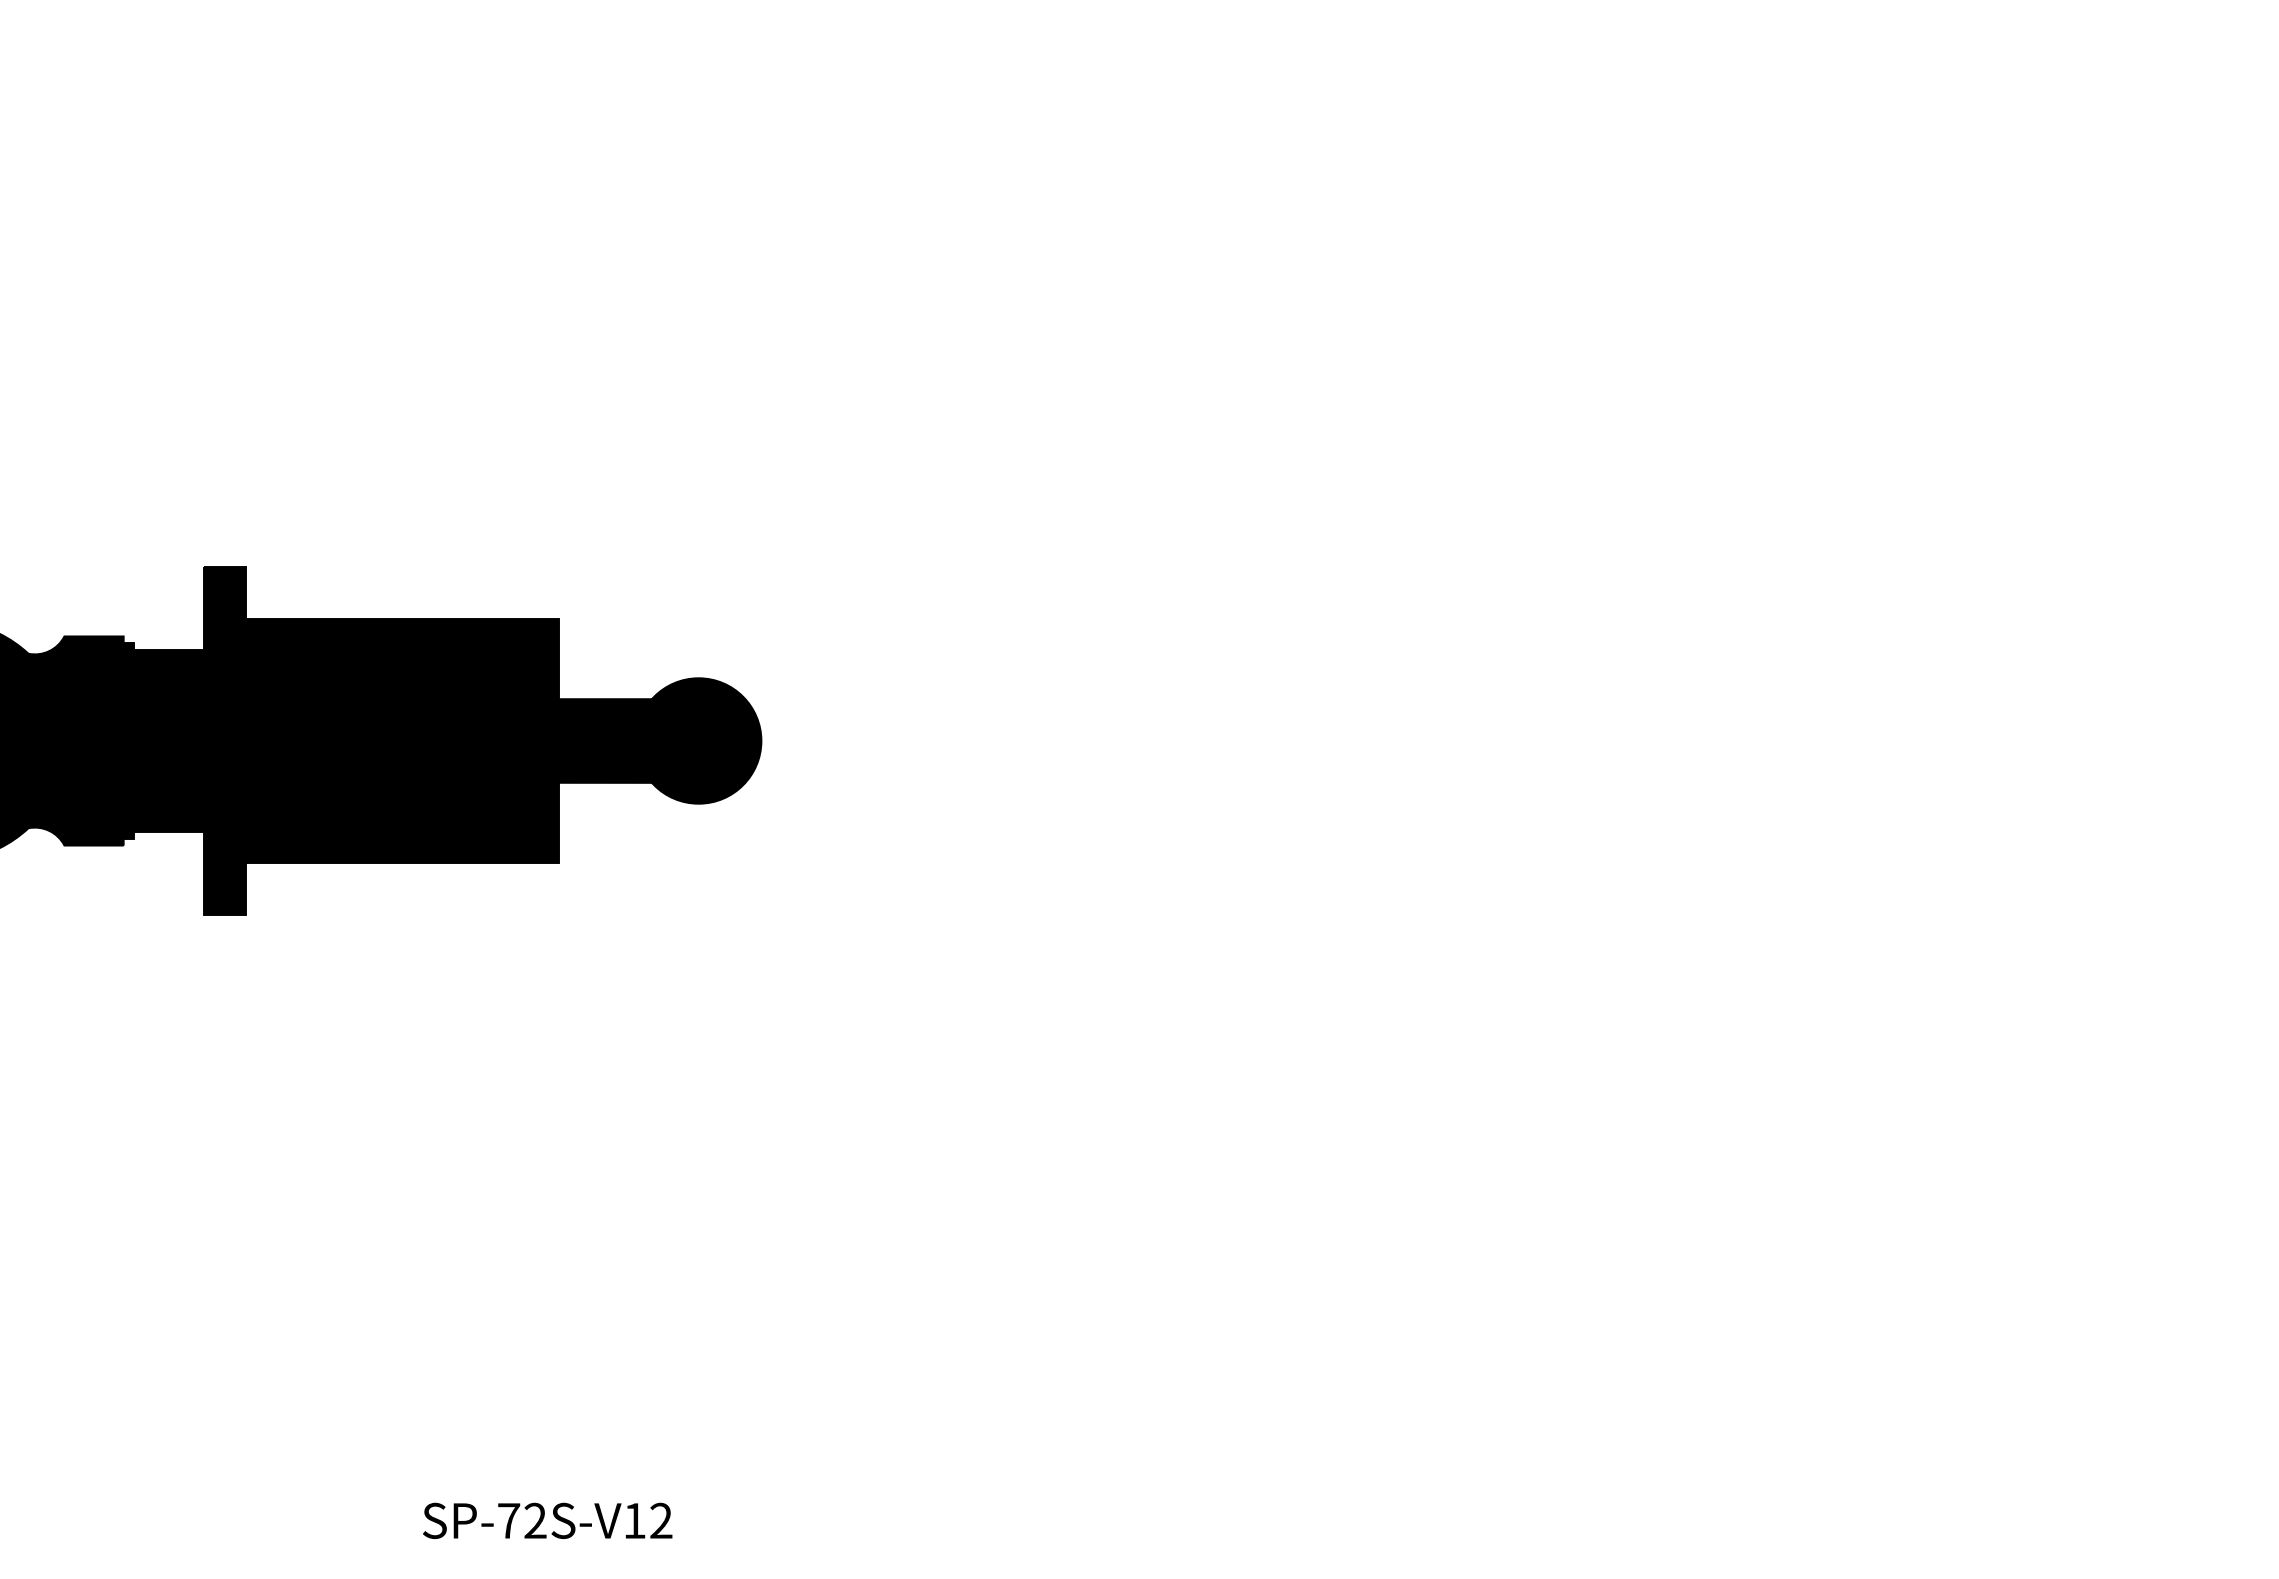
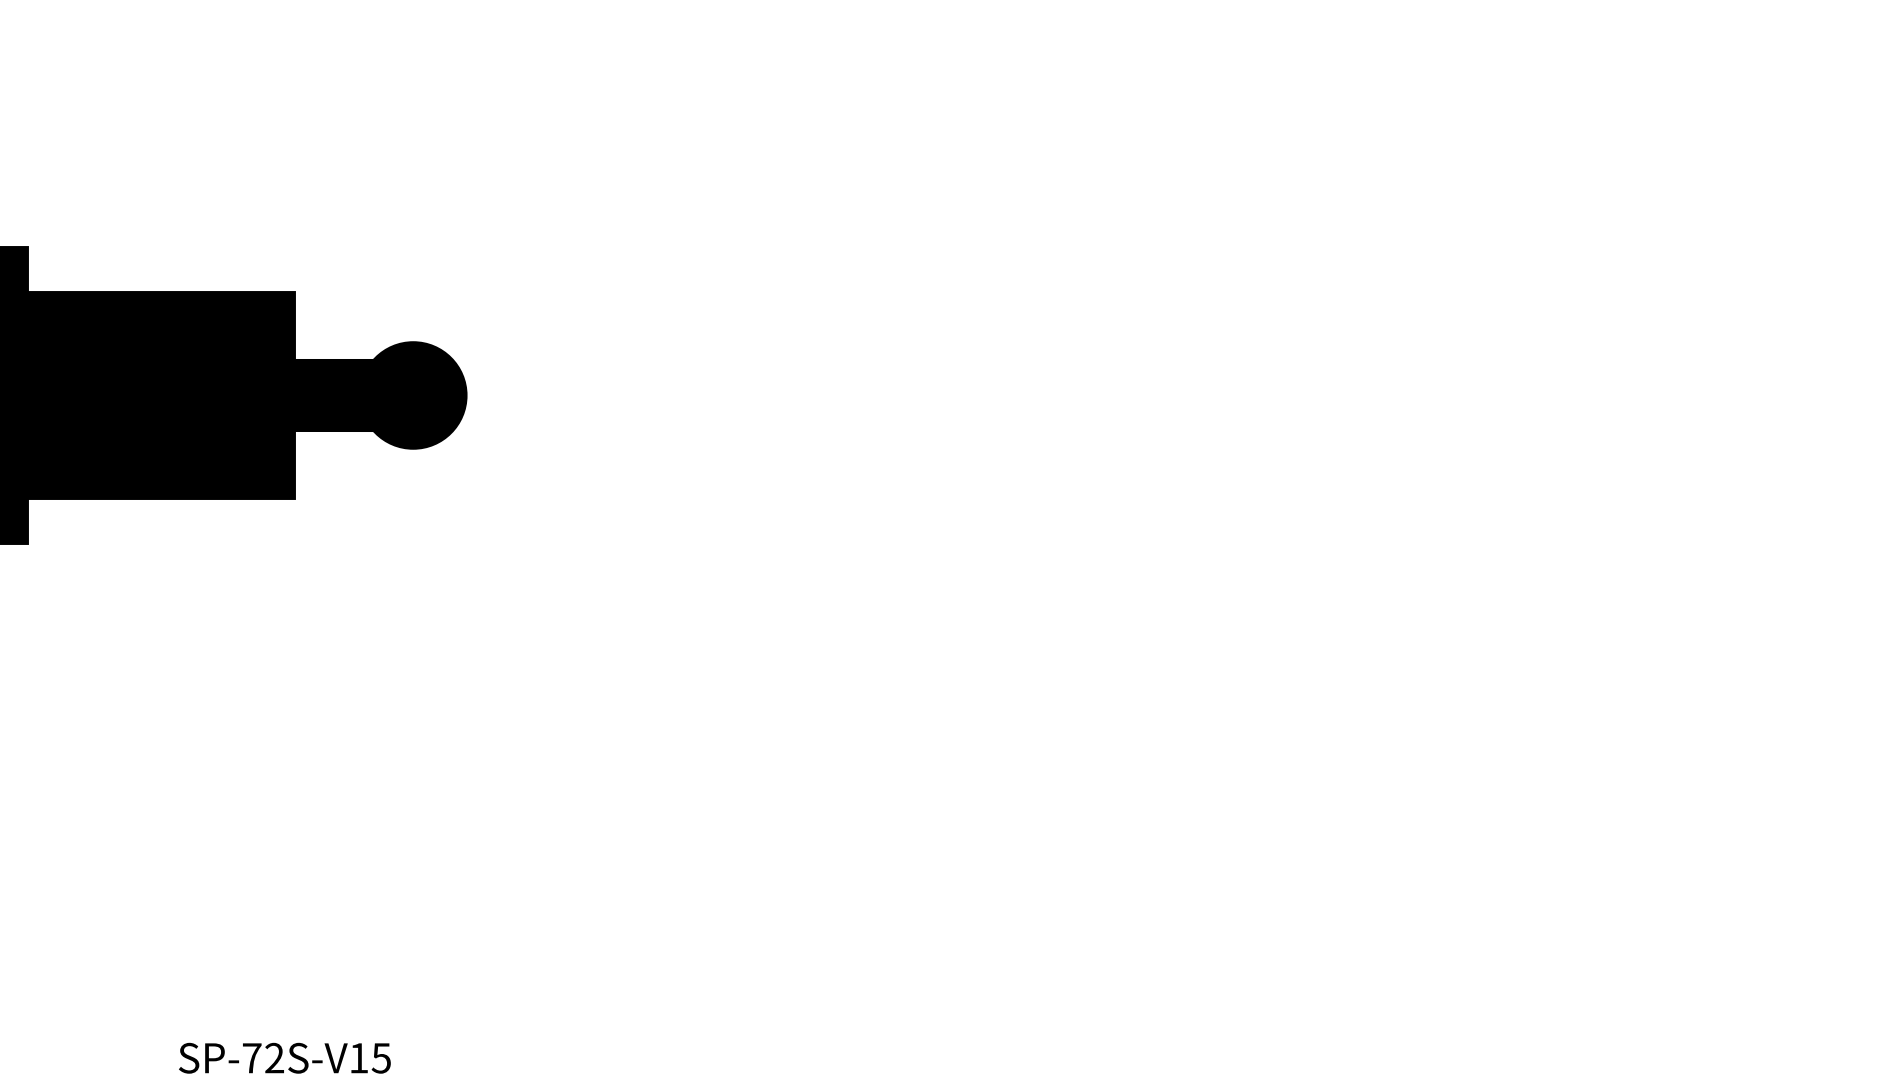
text: (660, 1520) -> (380, 1057), SP-72S-V12 -> SP-72S-V15

